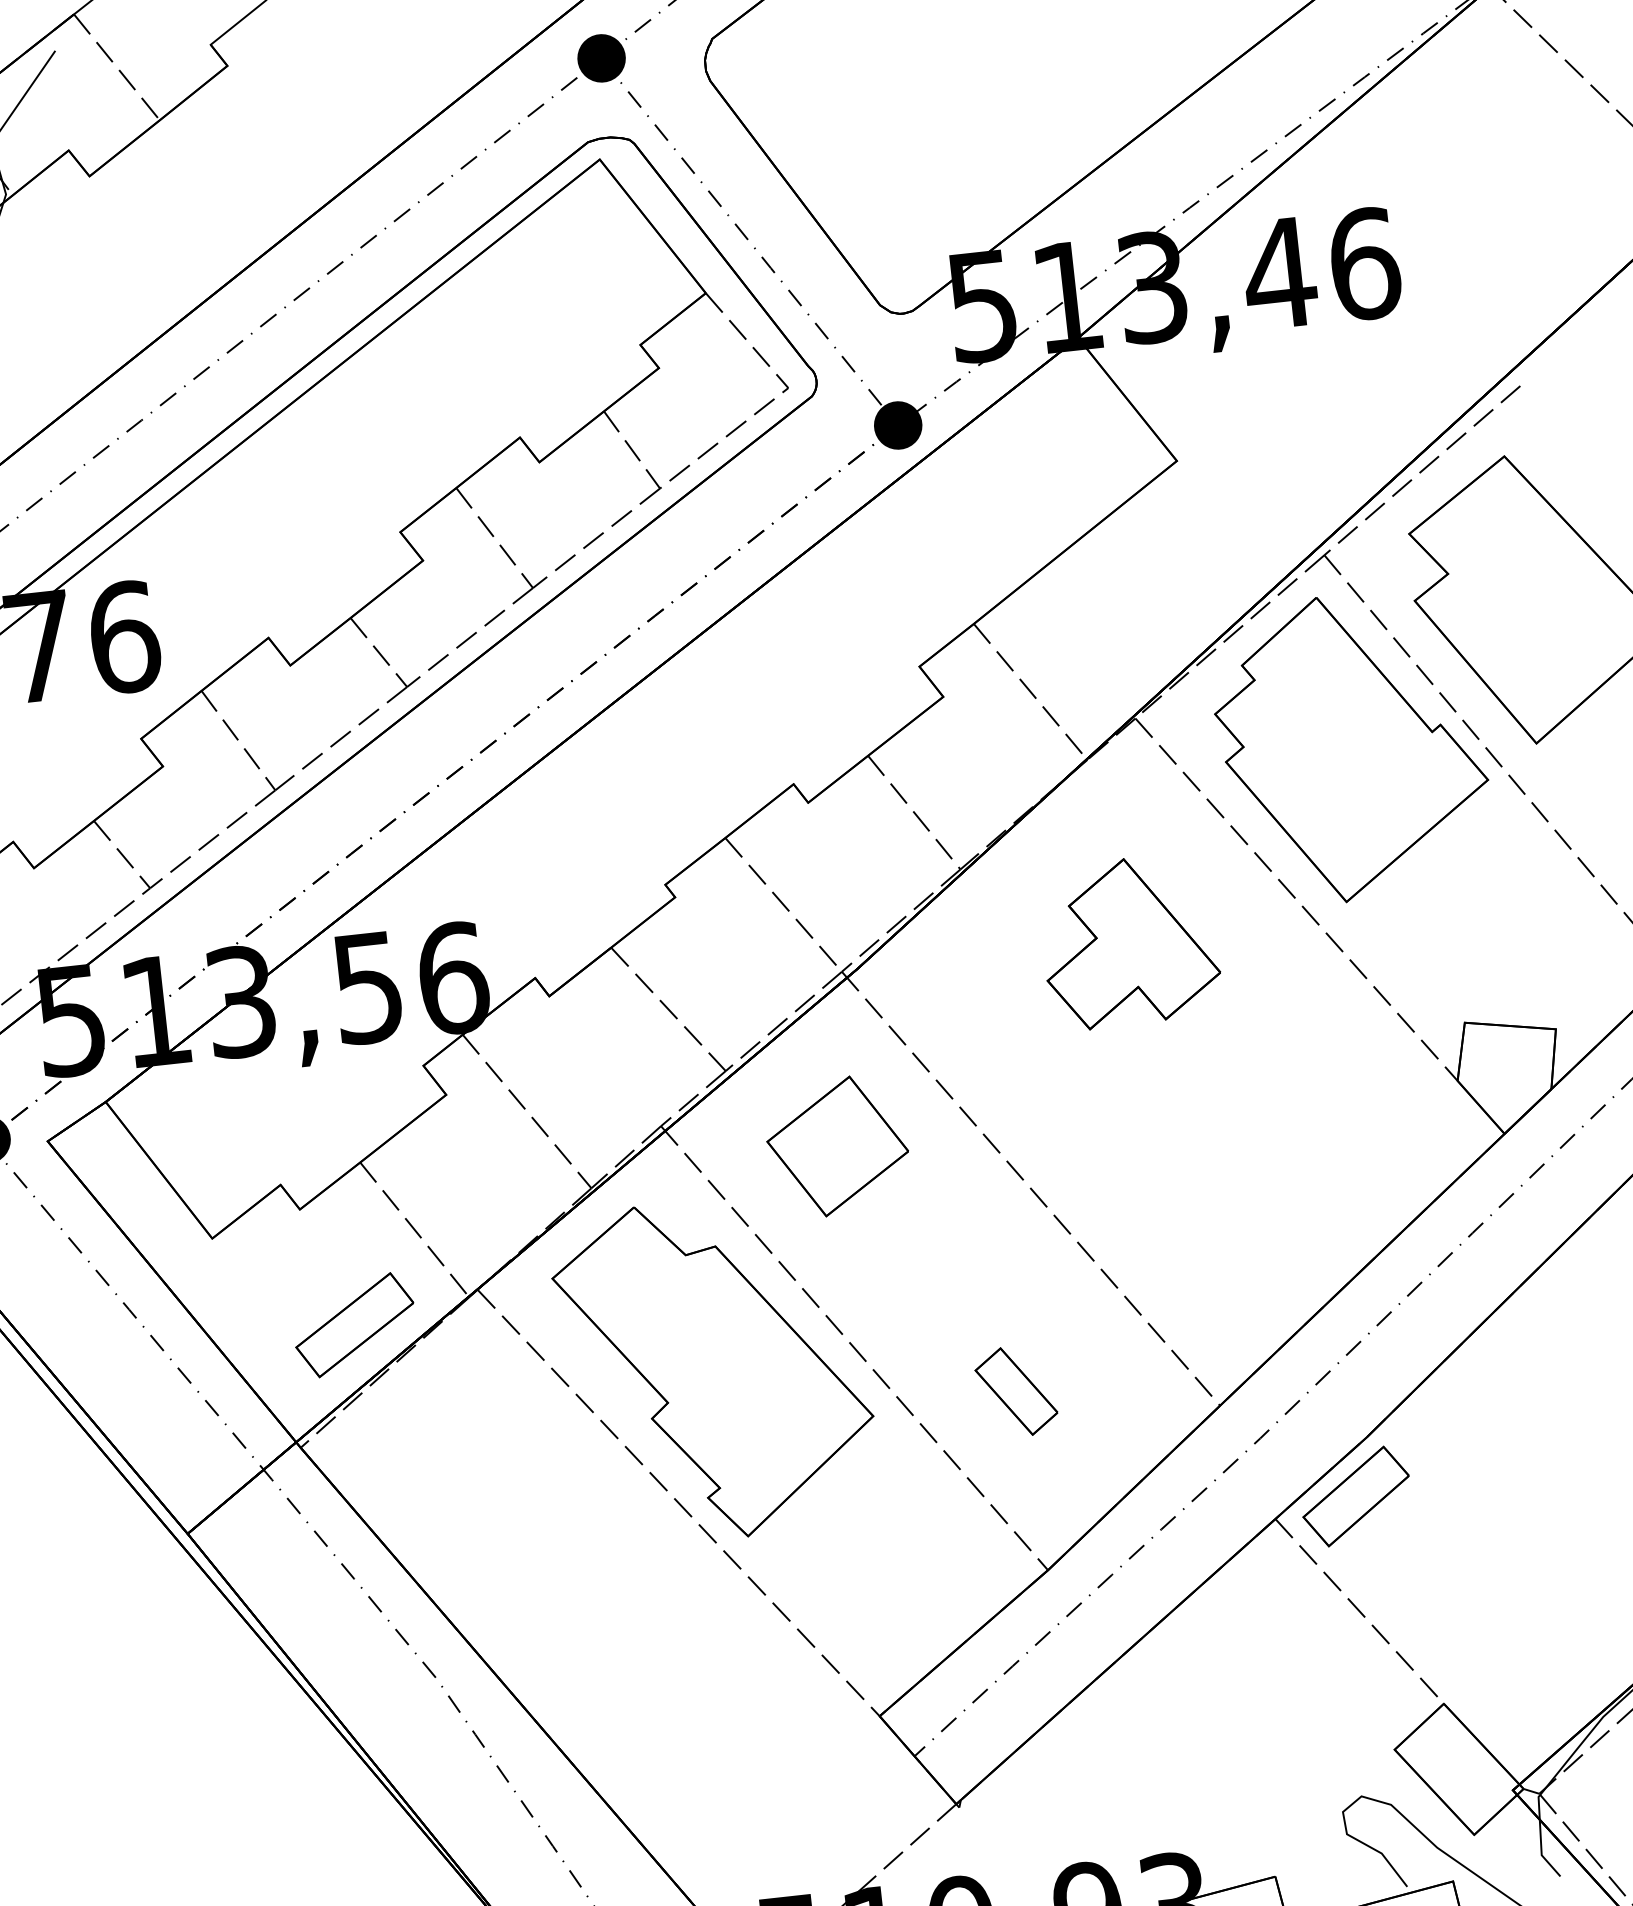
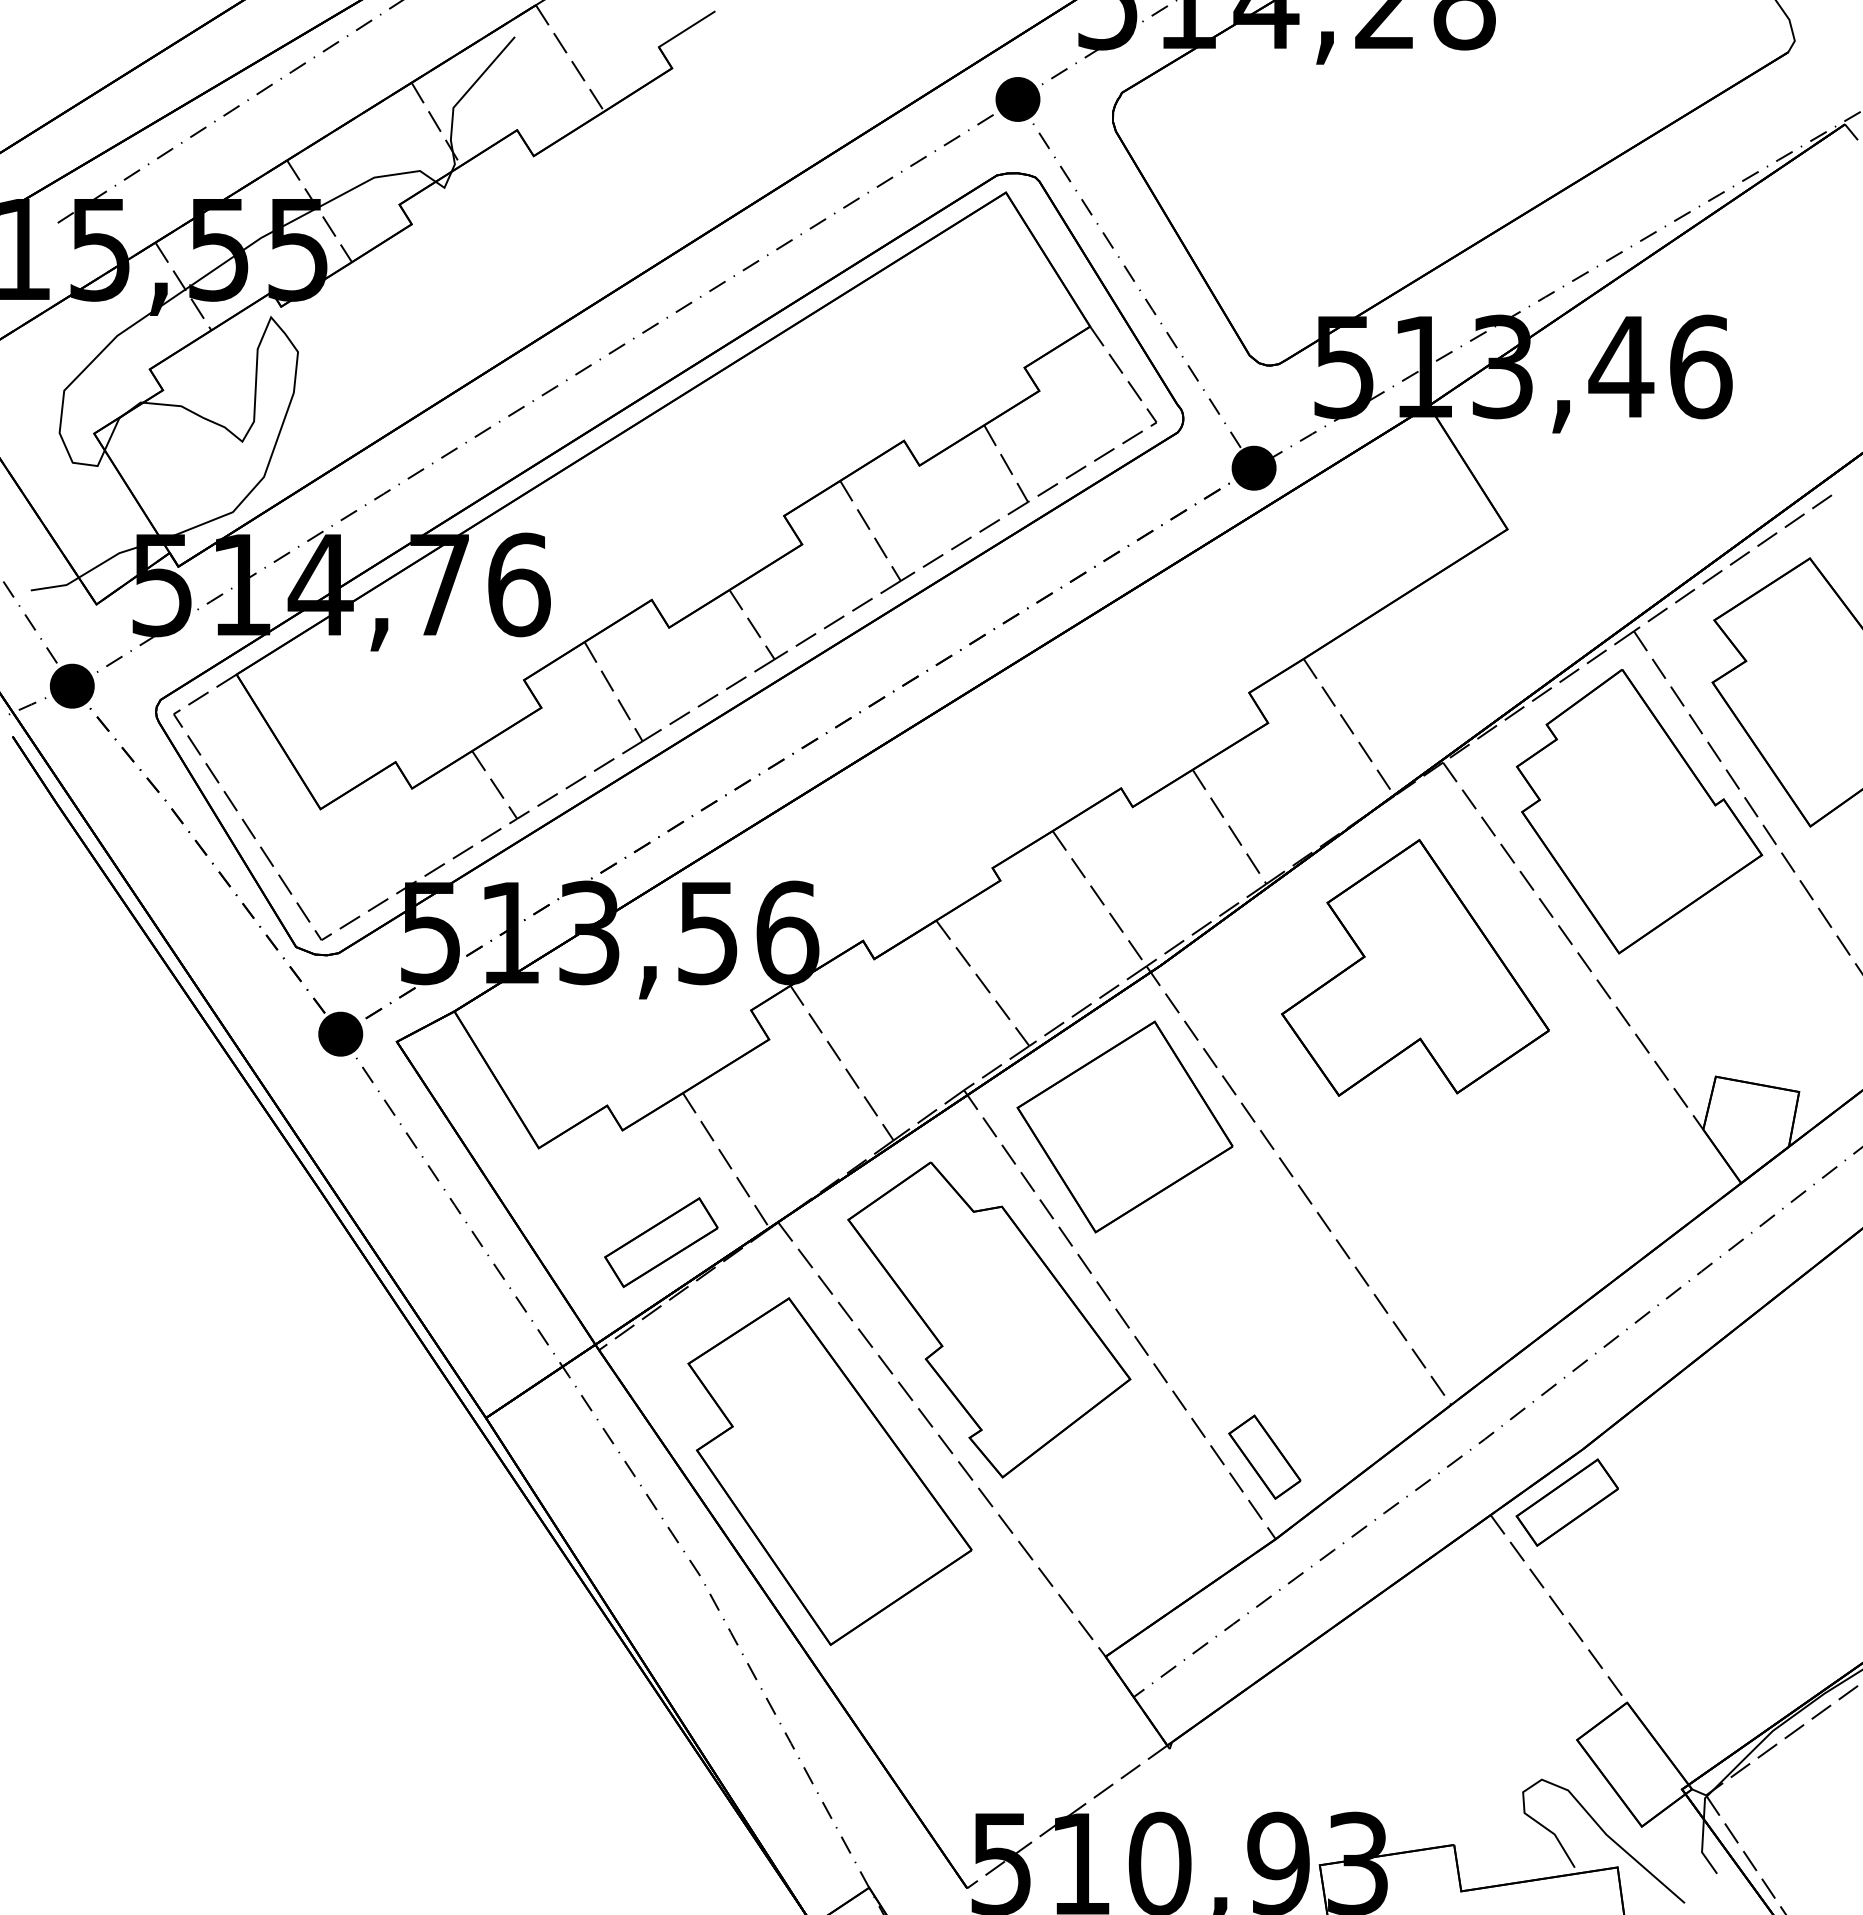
part: (1130, 941) -> (1415, 967), size x1.67
part: (837, 1146) -> (1124, 1126), size x1.67
part: (1016, 1390) -> (1264, 1456), moved
part: (561, 1550) -> (829, 1471), added

